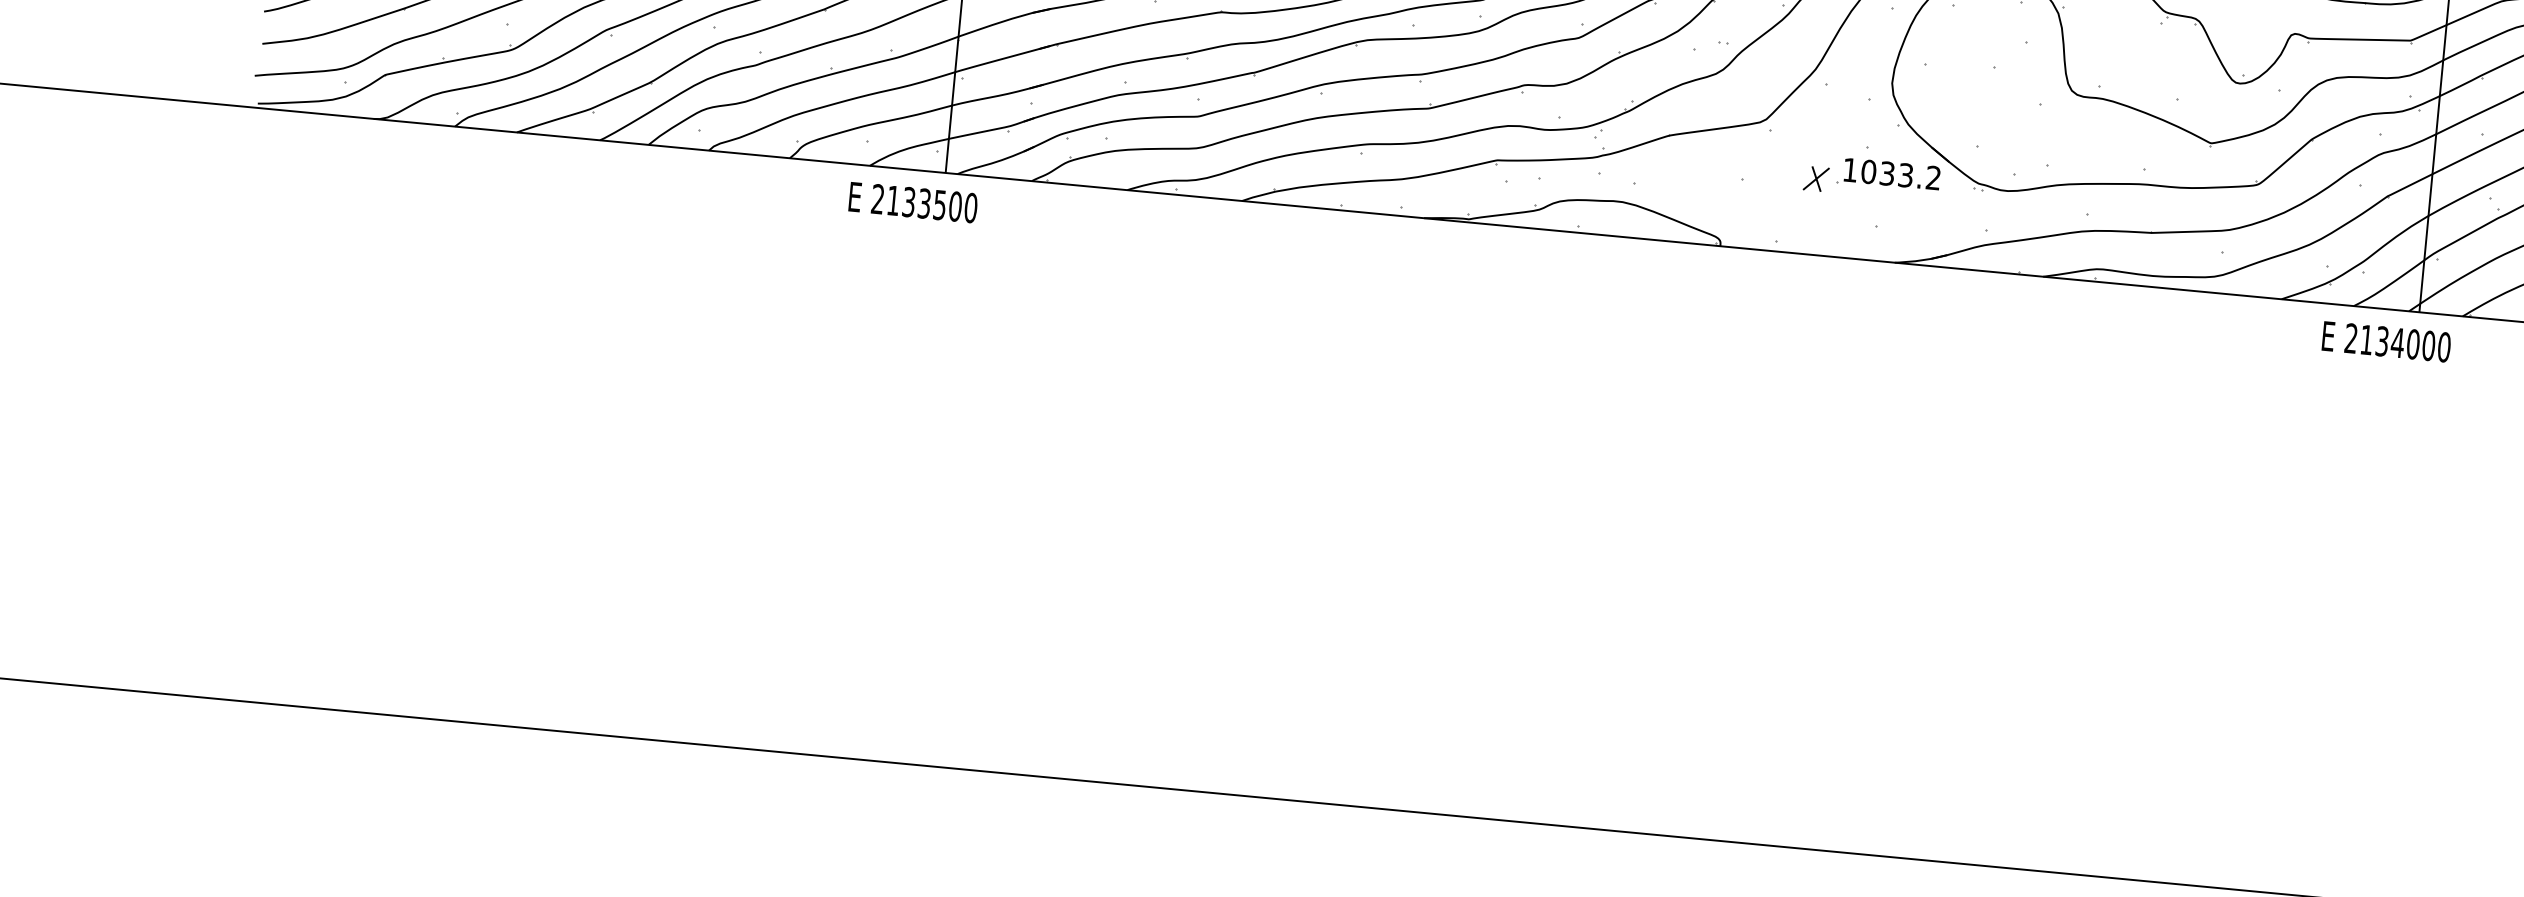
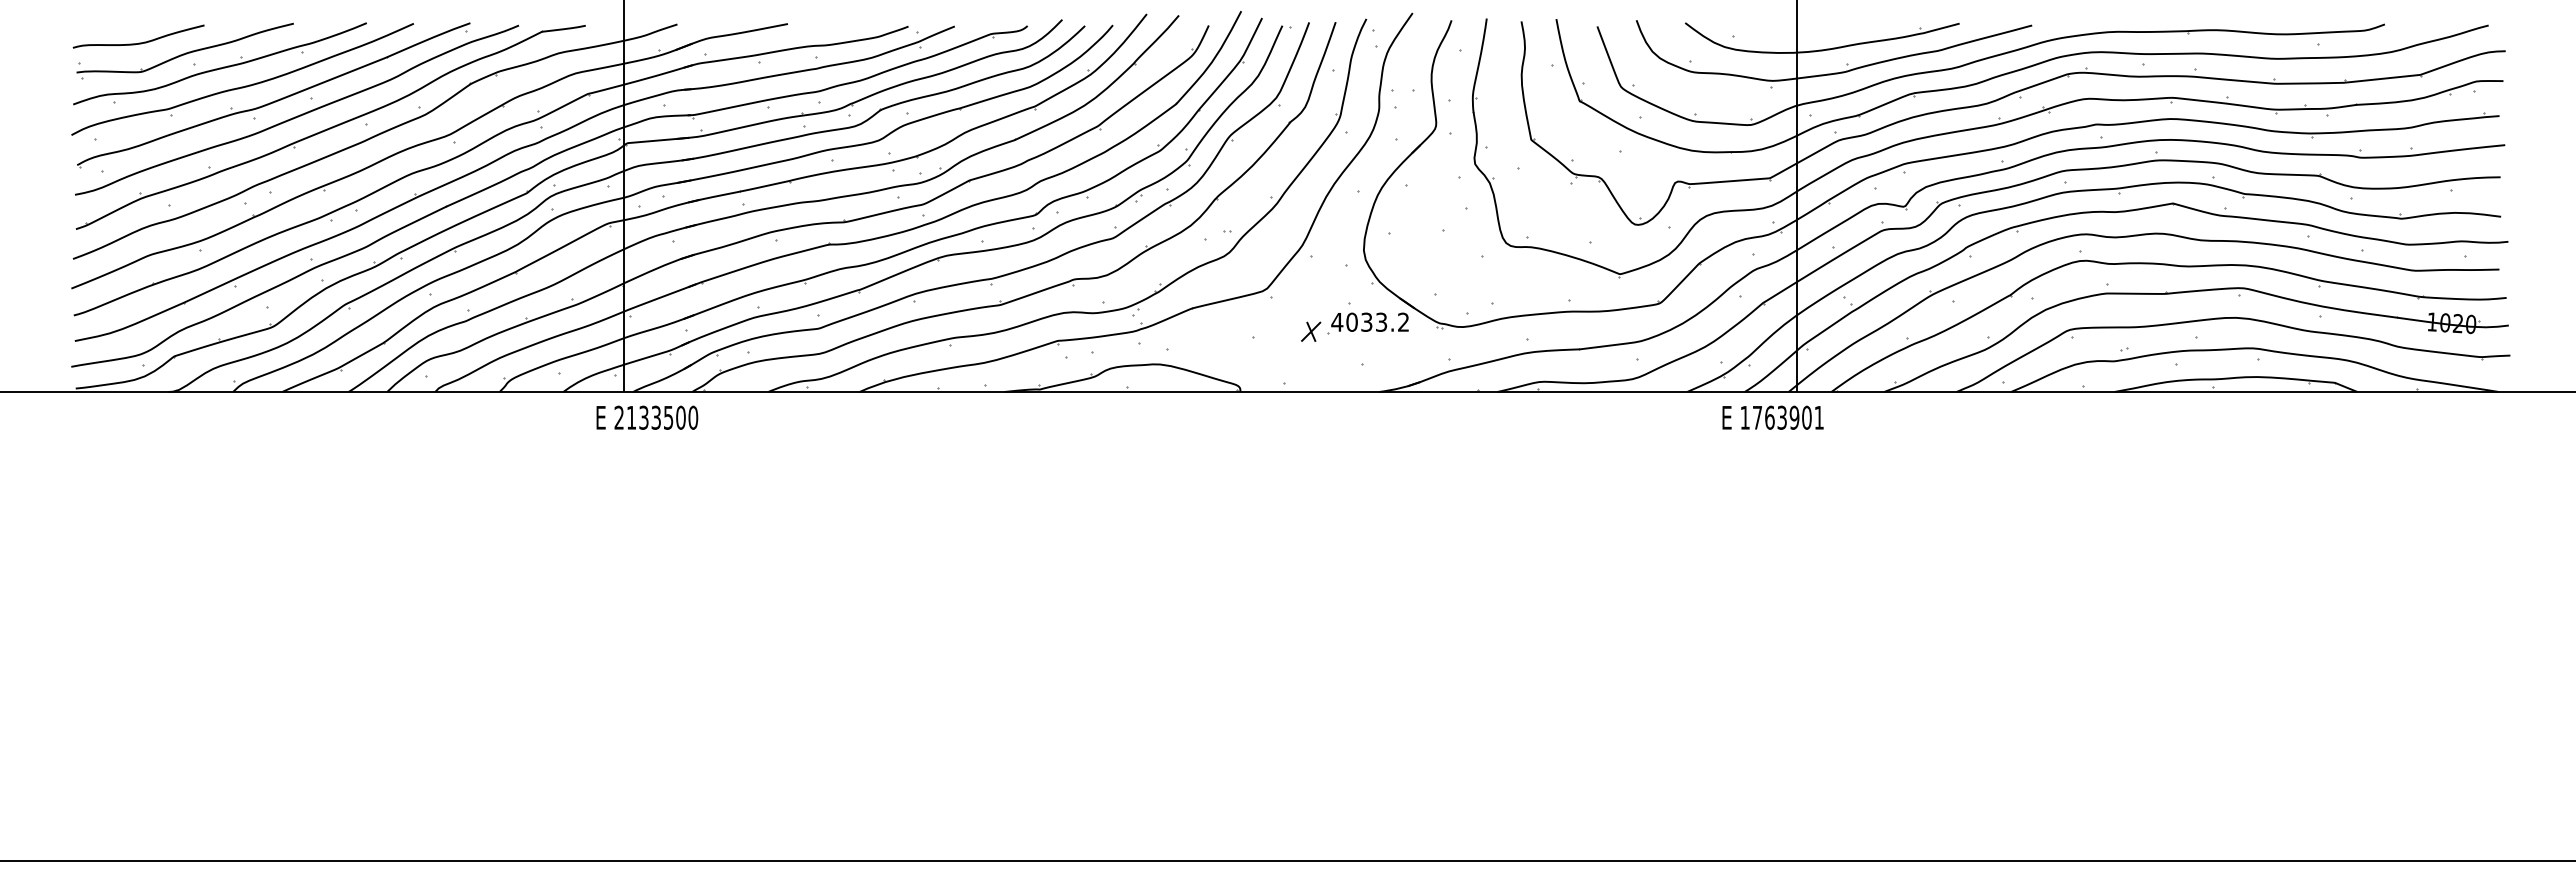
text: (1850, 170) -> (1337, 322), 1033.2 -> 4033.2
text: (913, 202) -> (647, 417), moved
text: (2398, 342) -> (1782, 417), 2134000 -> 1763901

